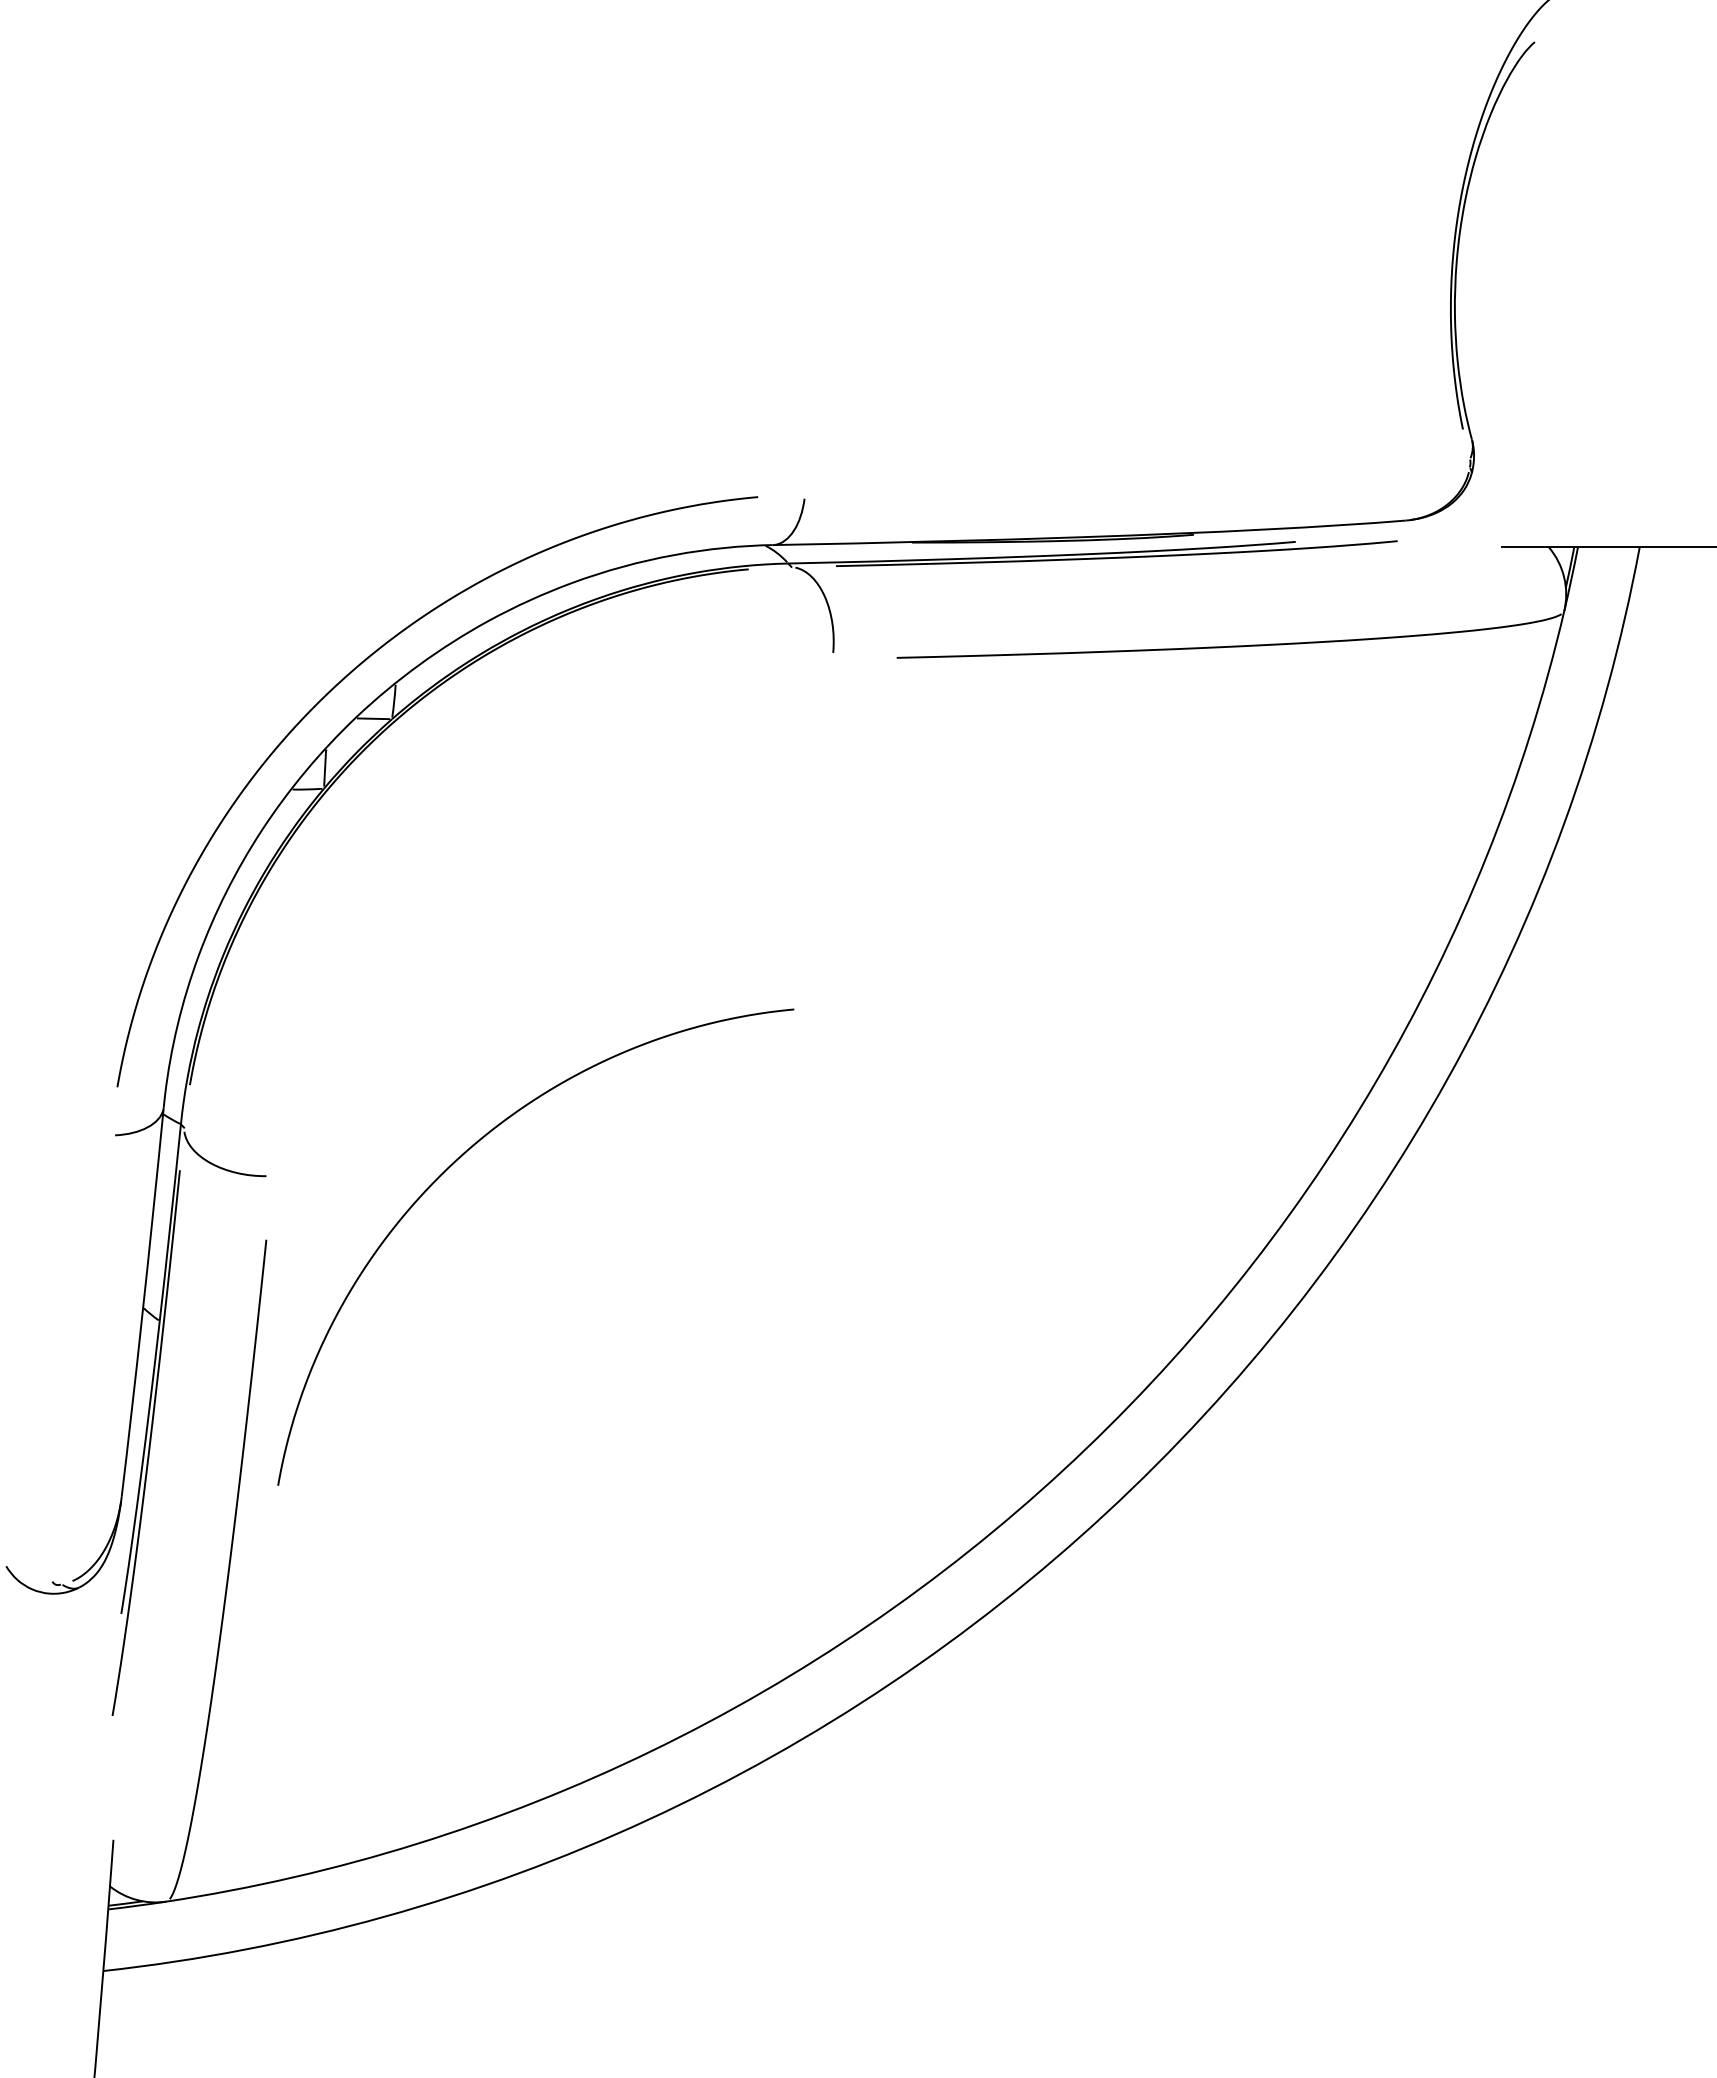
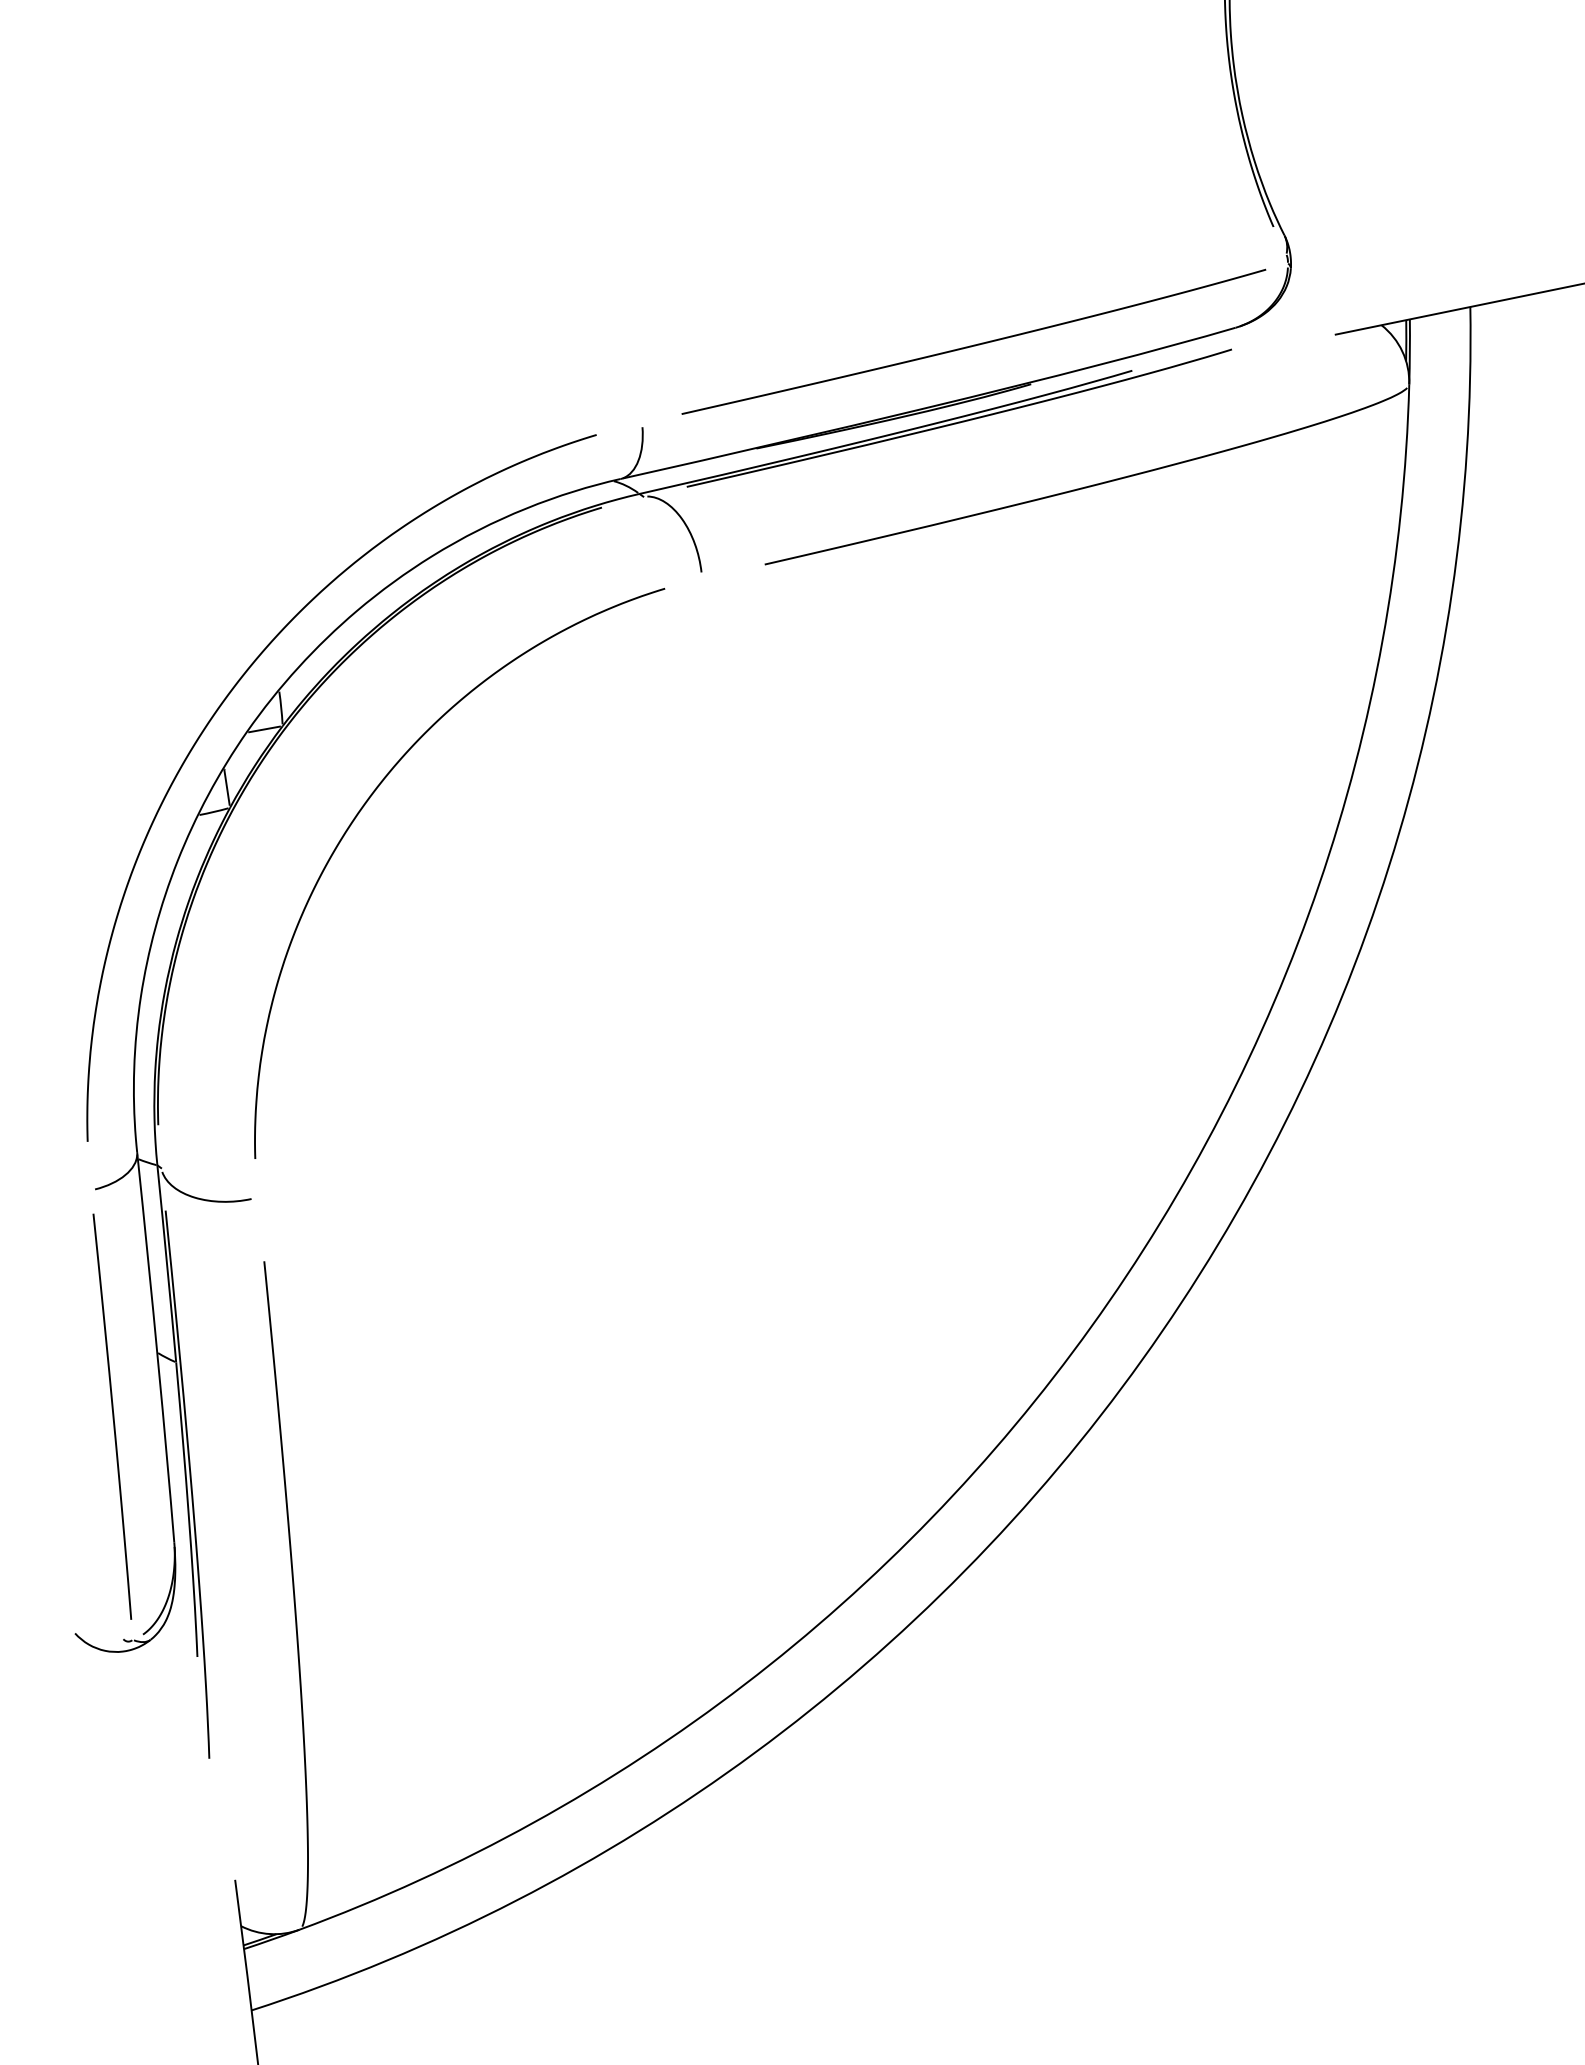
curve: (1146, 484) -> (974, 344), added
curve: (460, 1158) -> (368, 801), moved
curve: (86, 1361) -> (112, 1416), added

